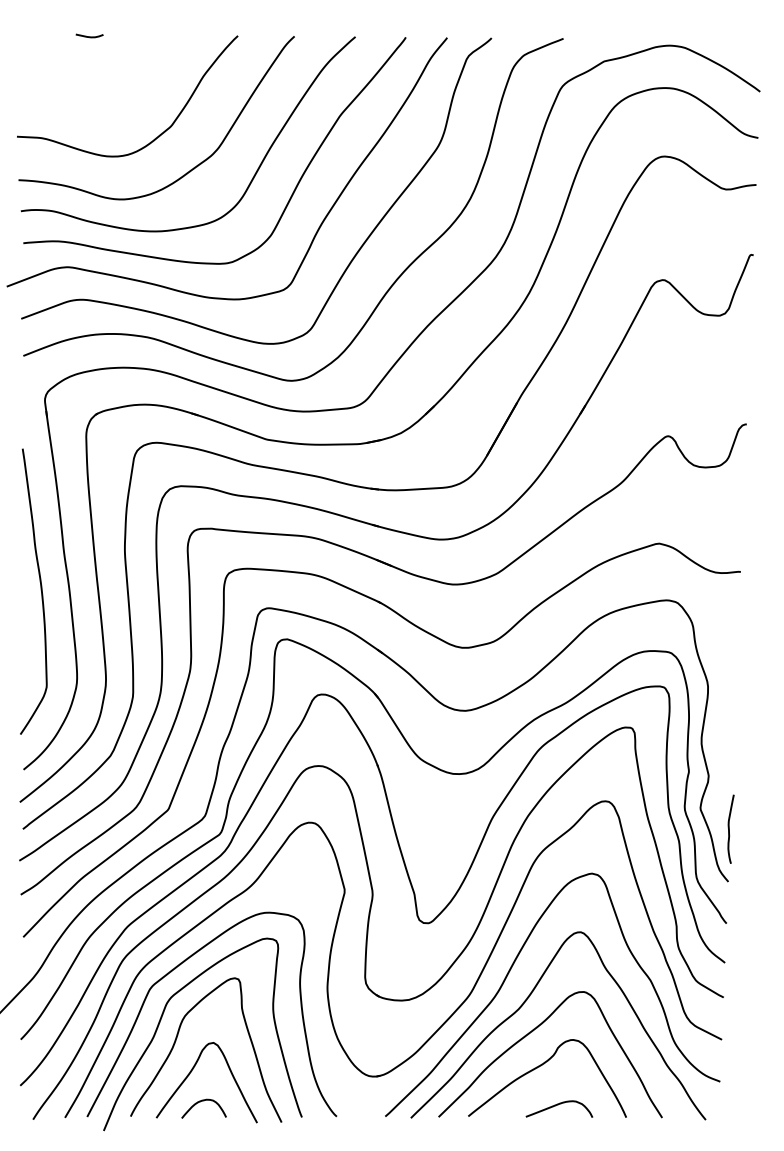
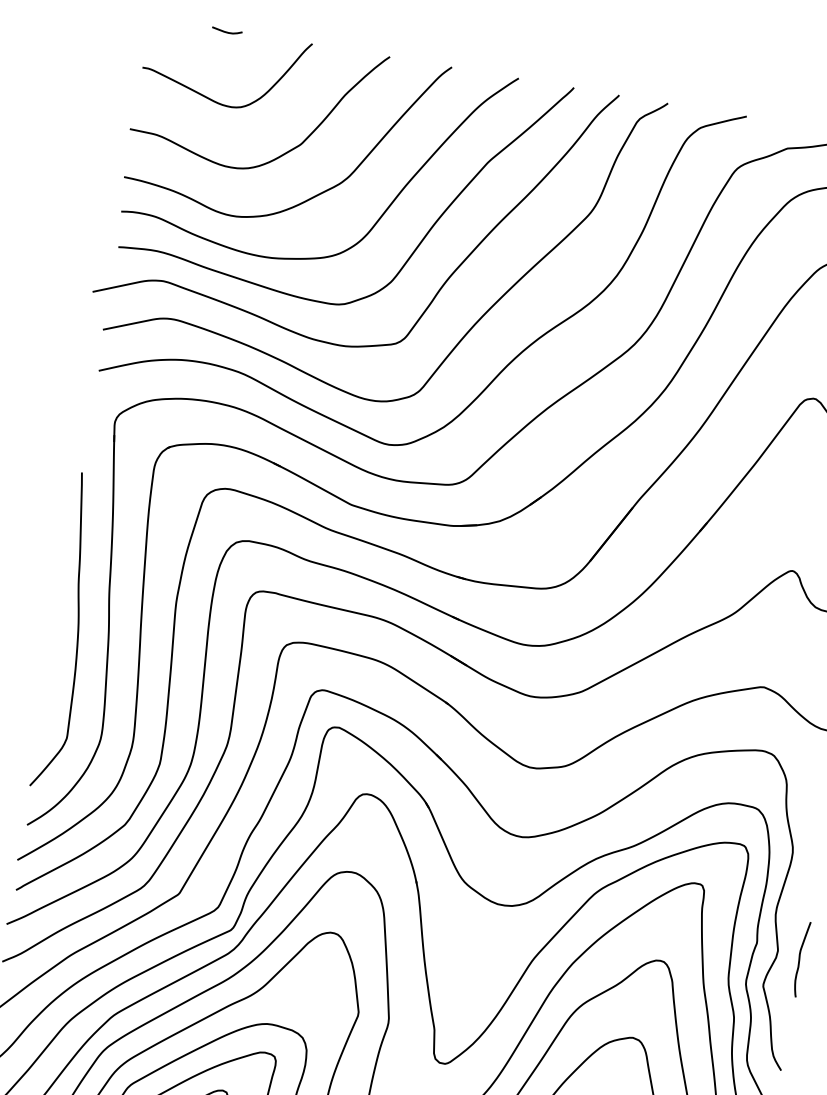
curve: (83, 97) -> (209, 97), added
curve: (729, 828) -> (800, 958), moved

